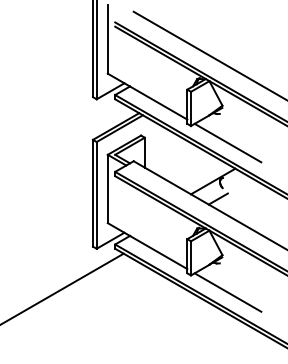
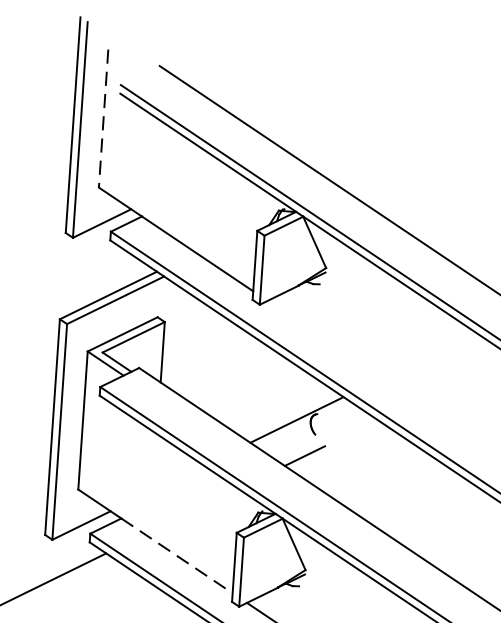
line: (107, 40) -> (102, 120), solid -> dashed
line: (227, 142) -> (331, 343), removed
line: (159, 252) -> (178, 555), solid -> dashed

